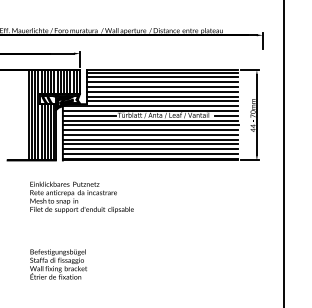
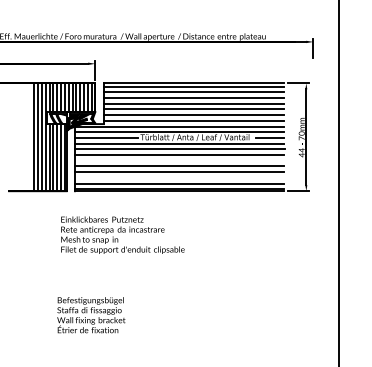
line: (150, 134) -> (179, 160), removed
line: (150, 149) -> (179, 178), removed
text: (81, 196) -> (122, 234), moved
text: (58, 264) -> (91, 315), moved

